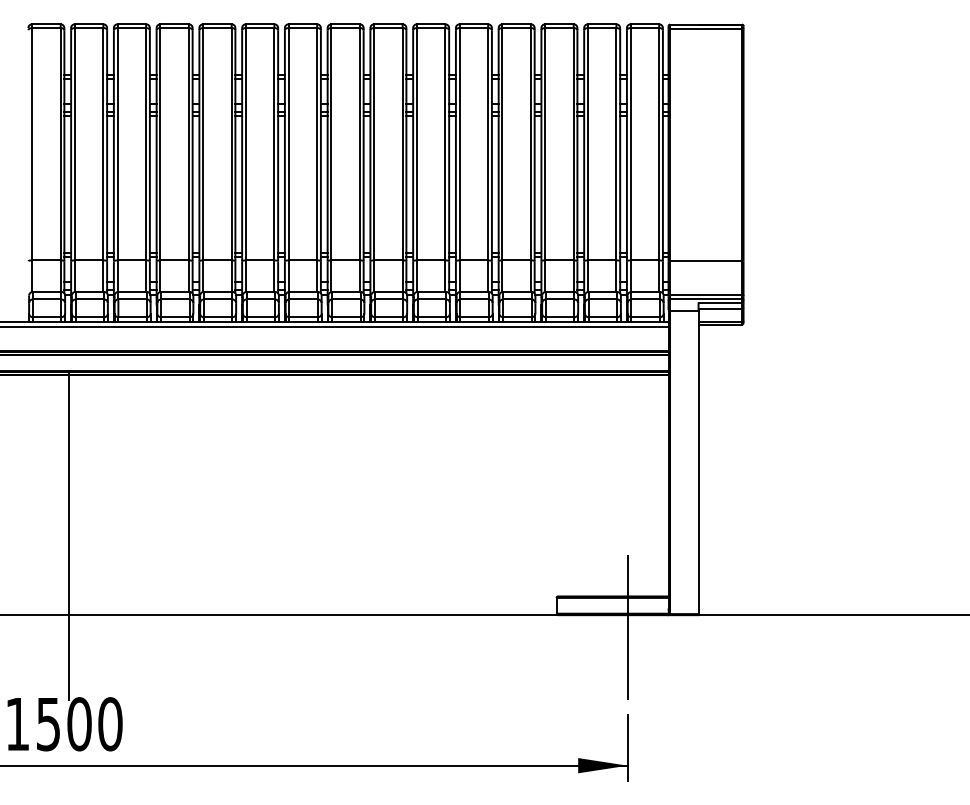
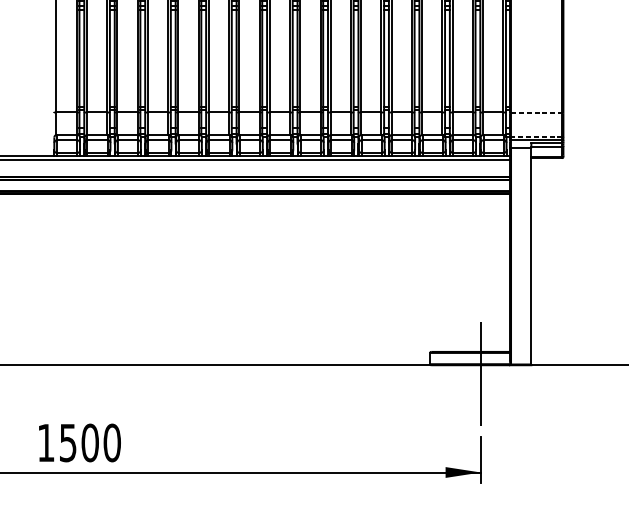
line: (706, 261) -> (537, 113), solid -> dashed
line: (705, 294) -> (536, 136), solid -> dashed
line: (68, 535) -> (82, 308), removed

